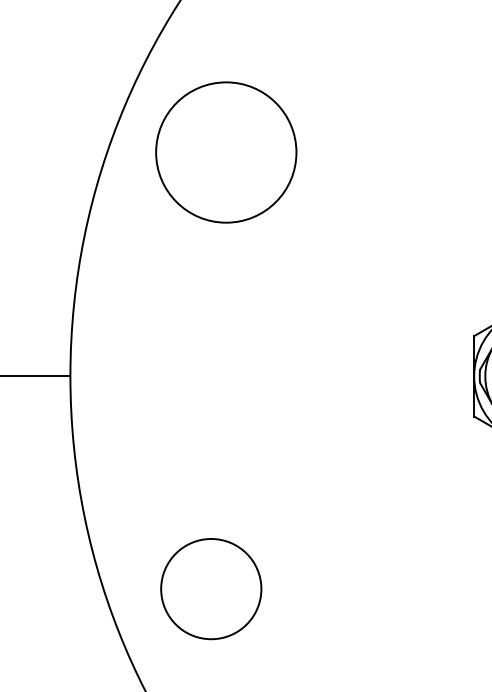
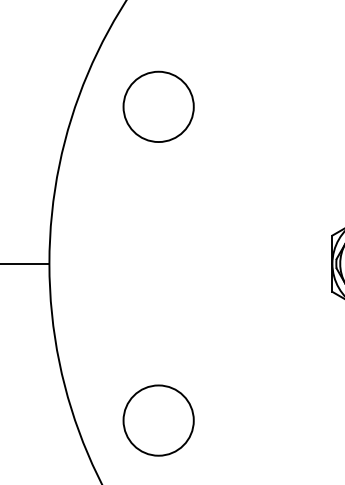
circle: (226, 152) -> (158, 106), size x0.71
circle: (211, 589) -> (158, 420), moved

